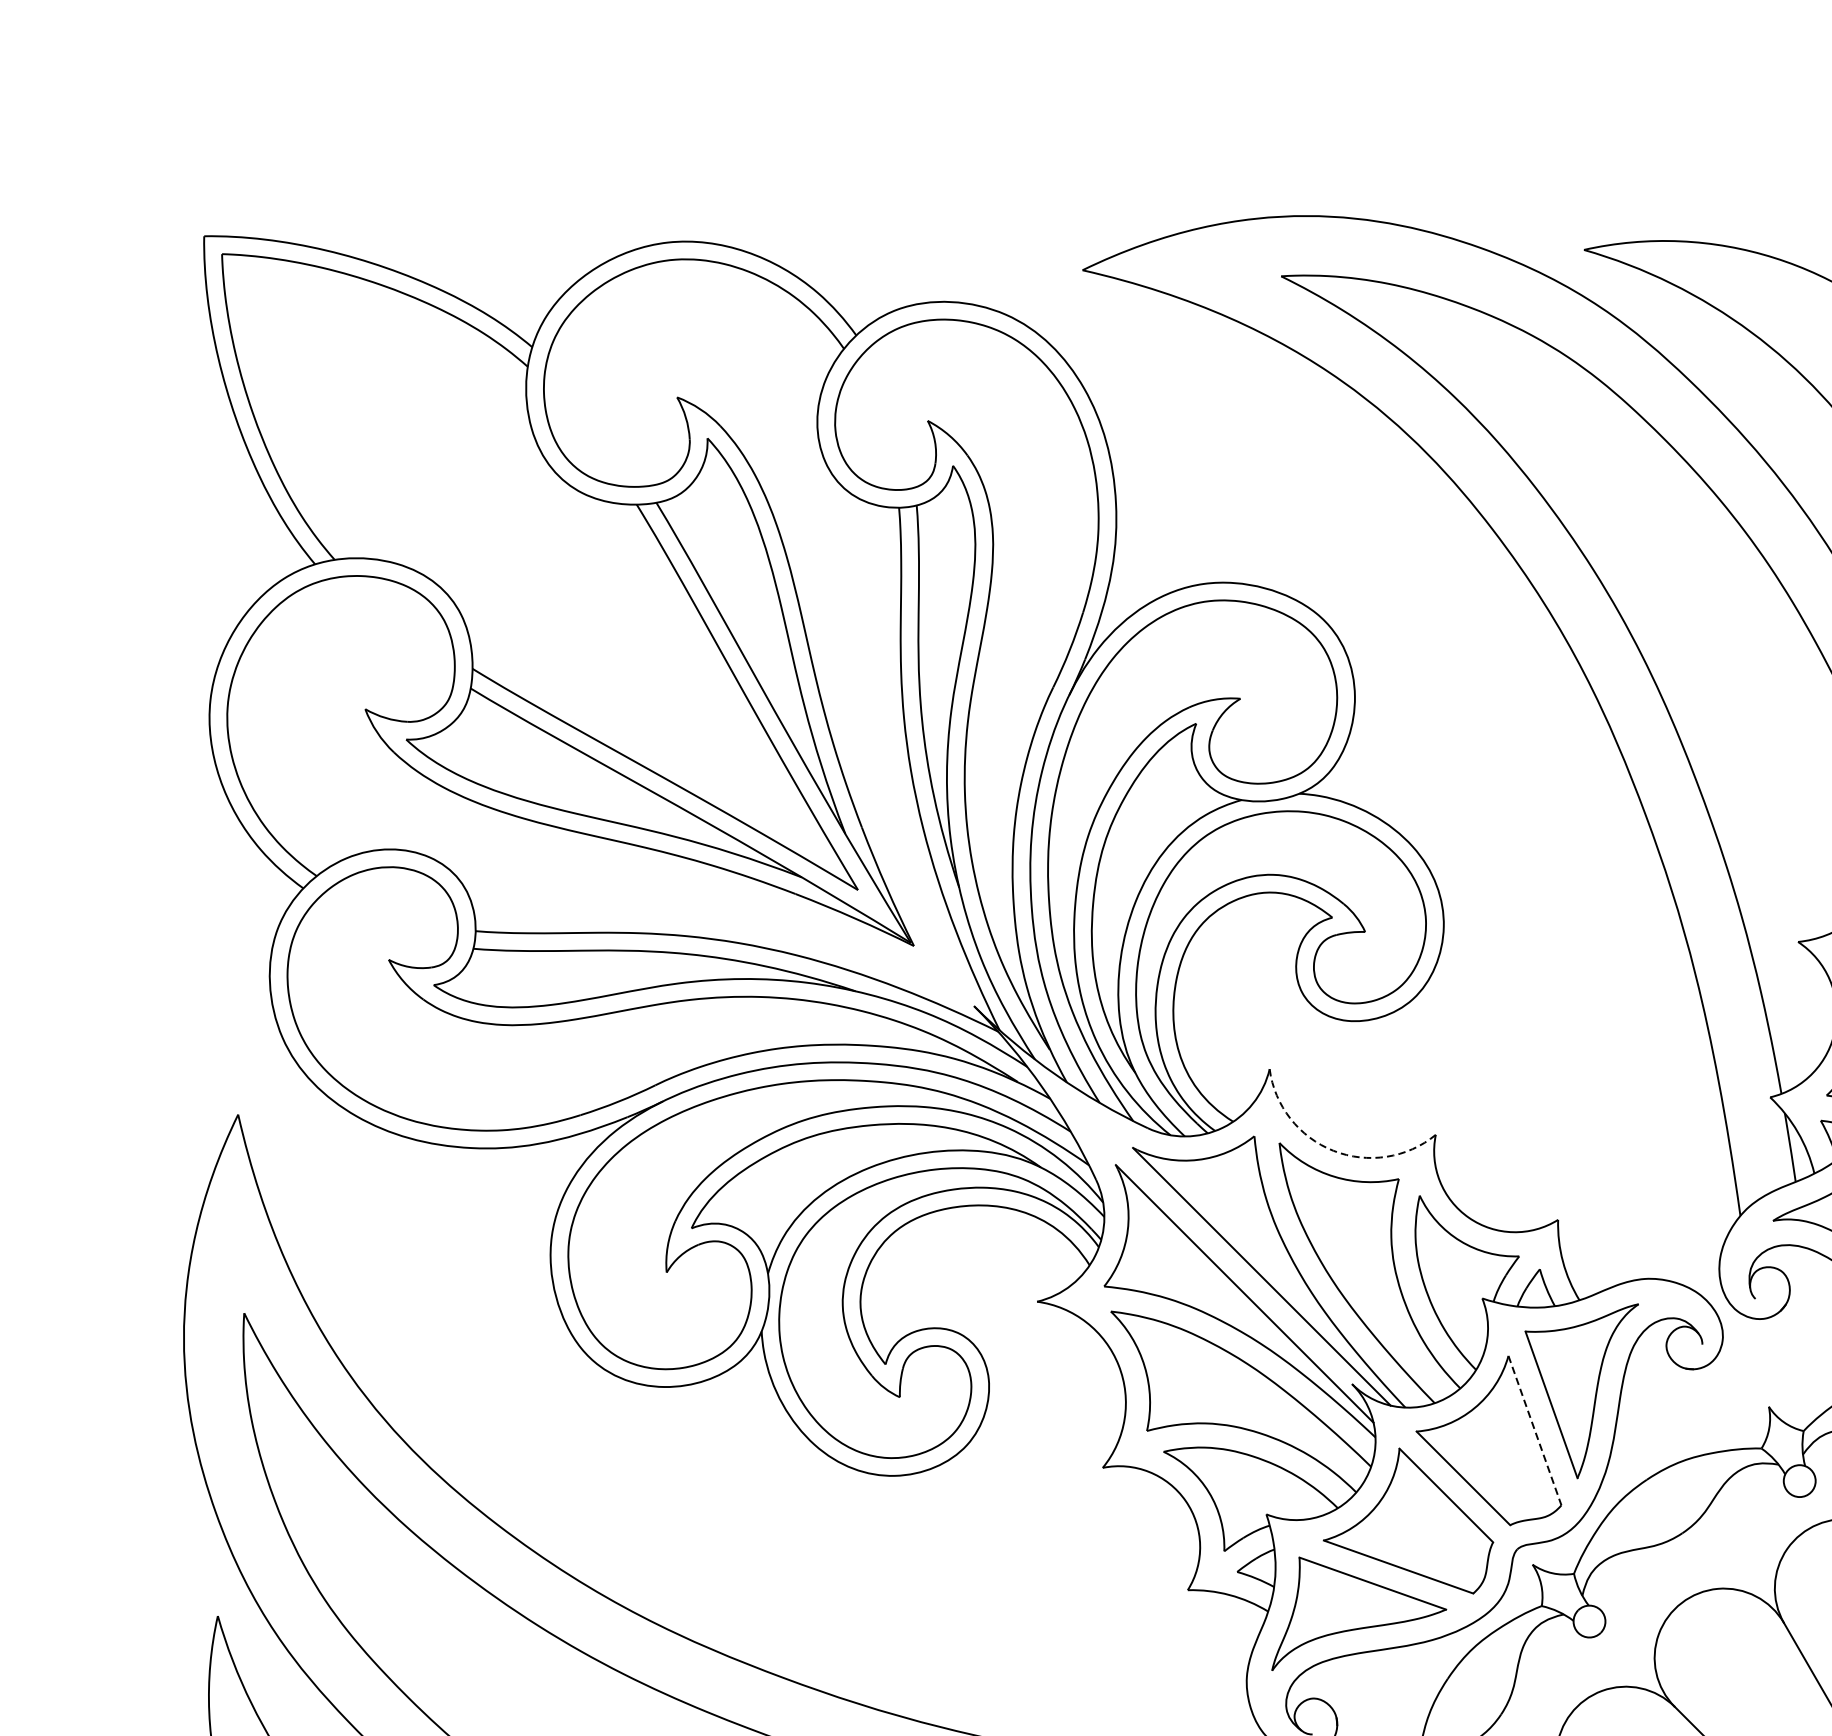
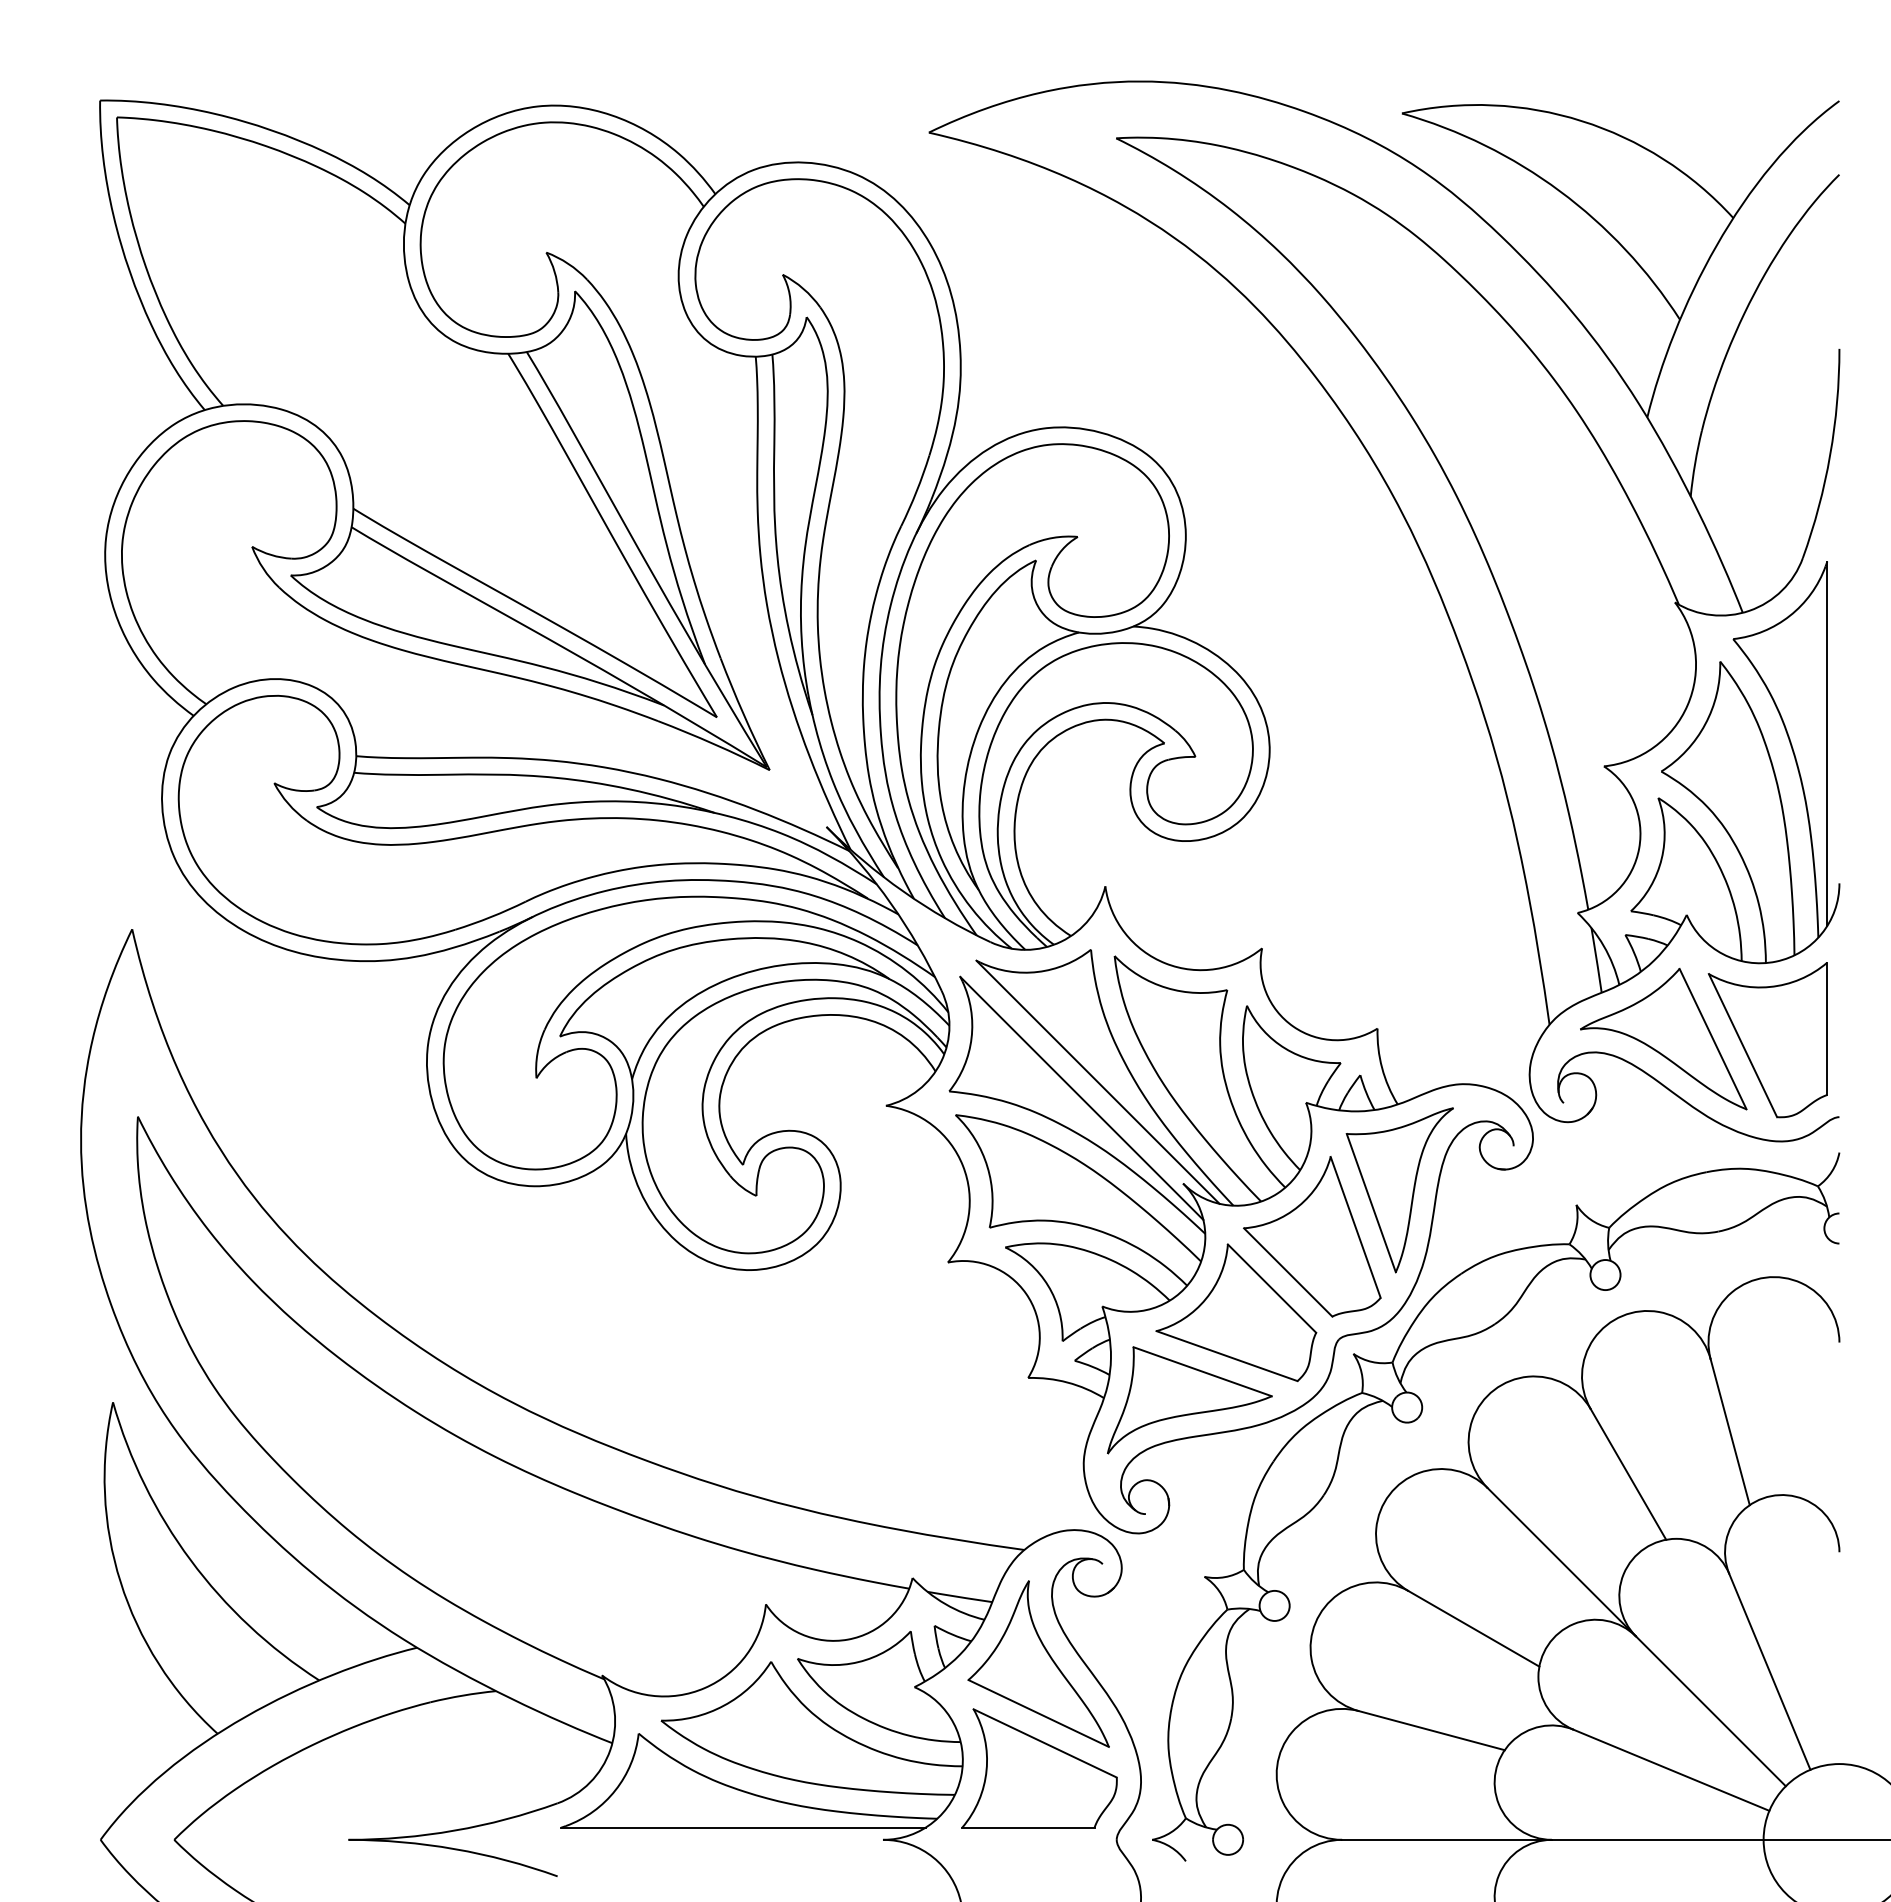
arc: (1333, 1150) -> (1165, 963), dashed -> solid
line: (1534, 1430) -> (1355, 1227), dashed -> solid

